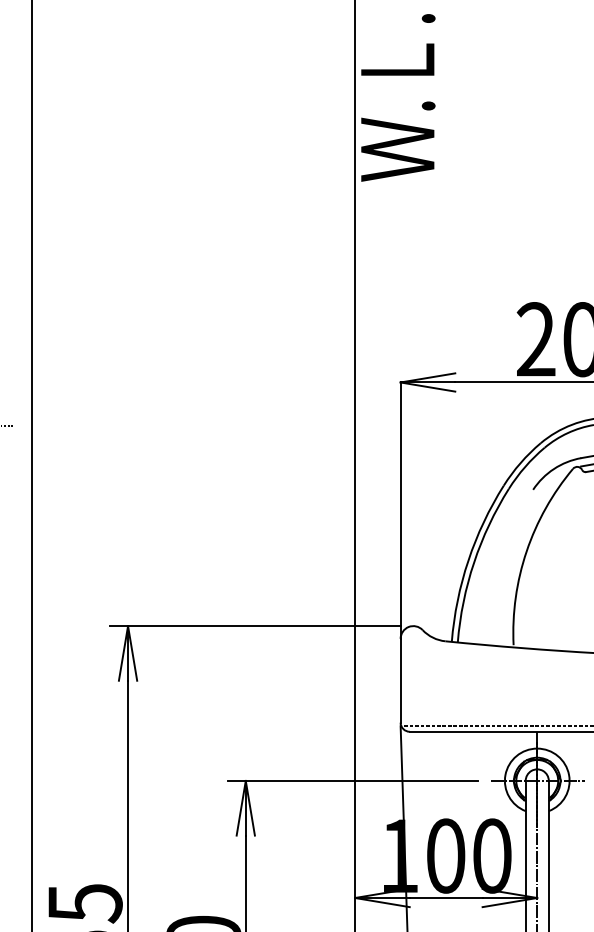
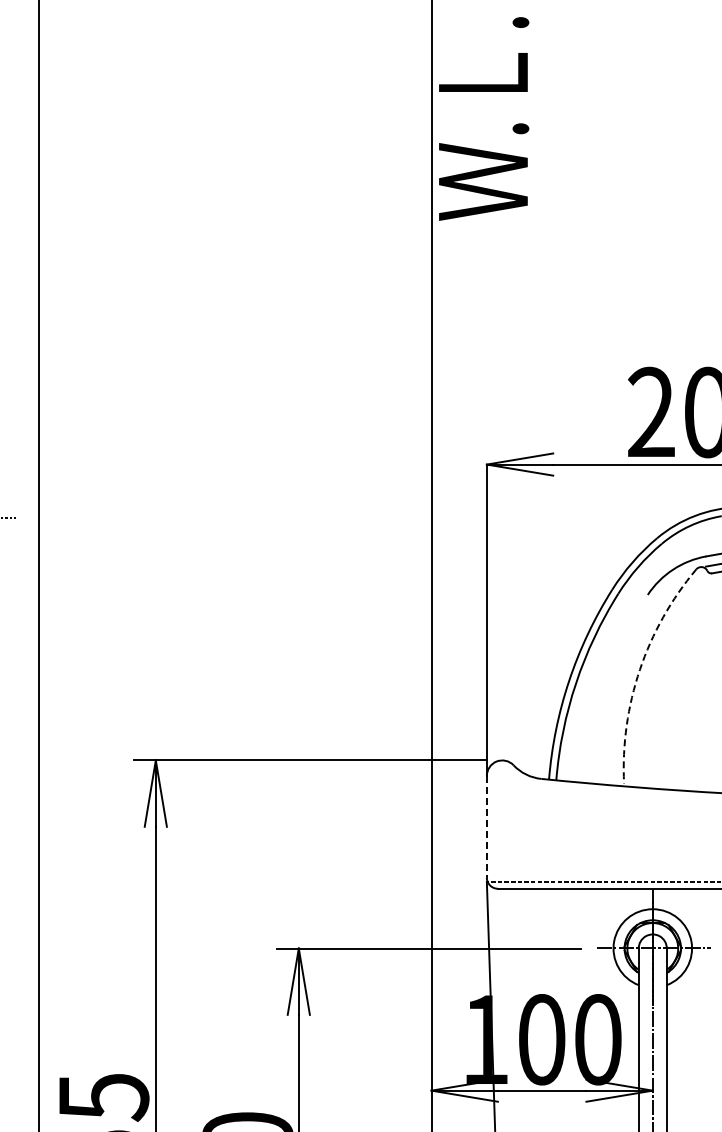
arc: (526, 551) -> (639, 669), solid -> dashed
line: (400, 680) -> (486, 826), solid -> dashed

